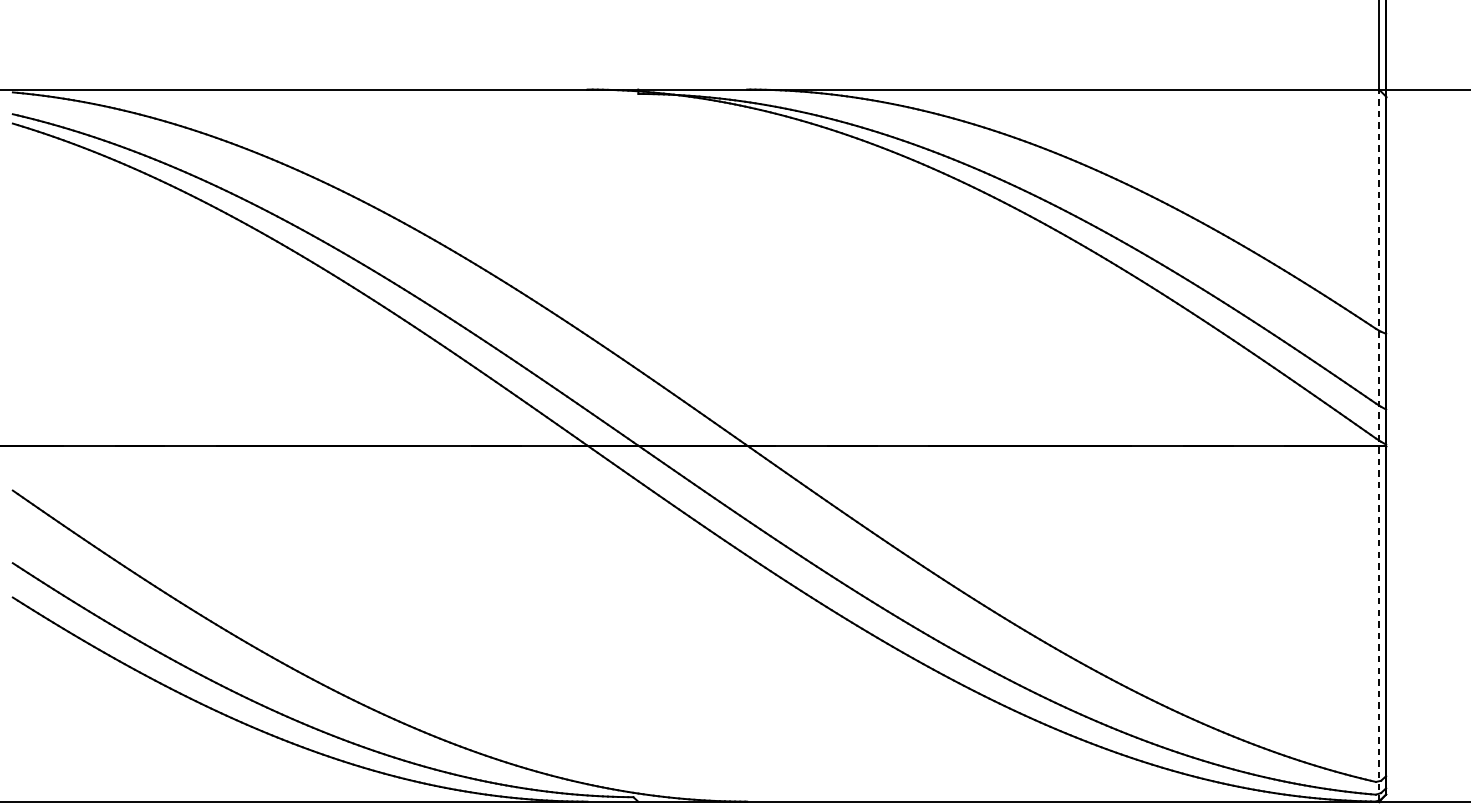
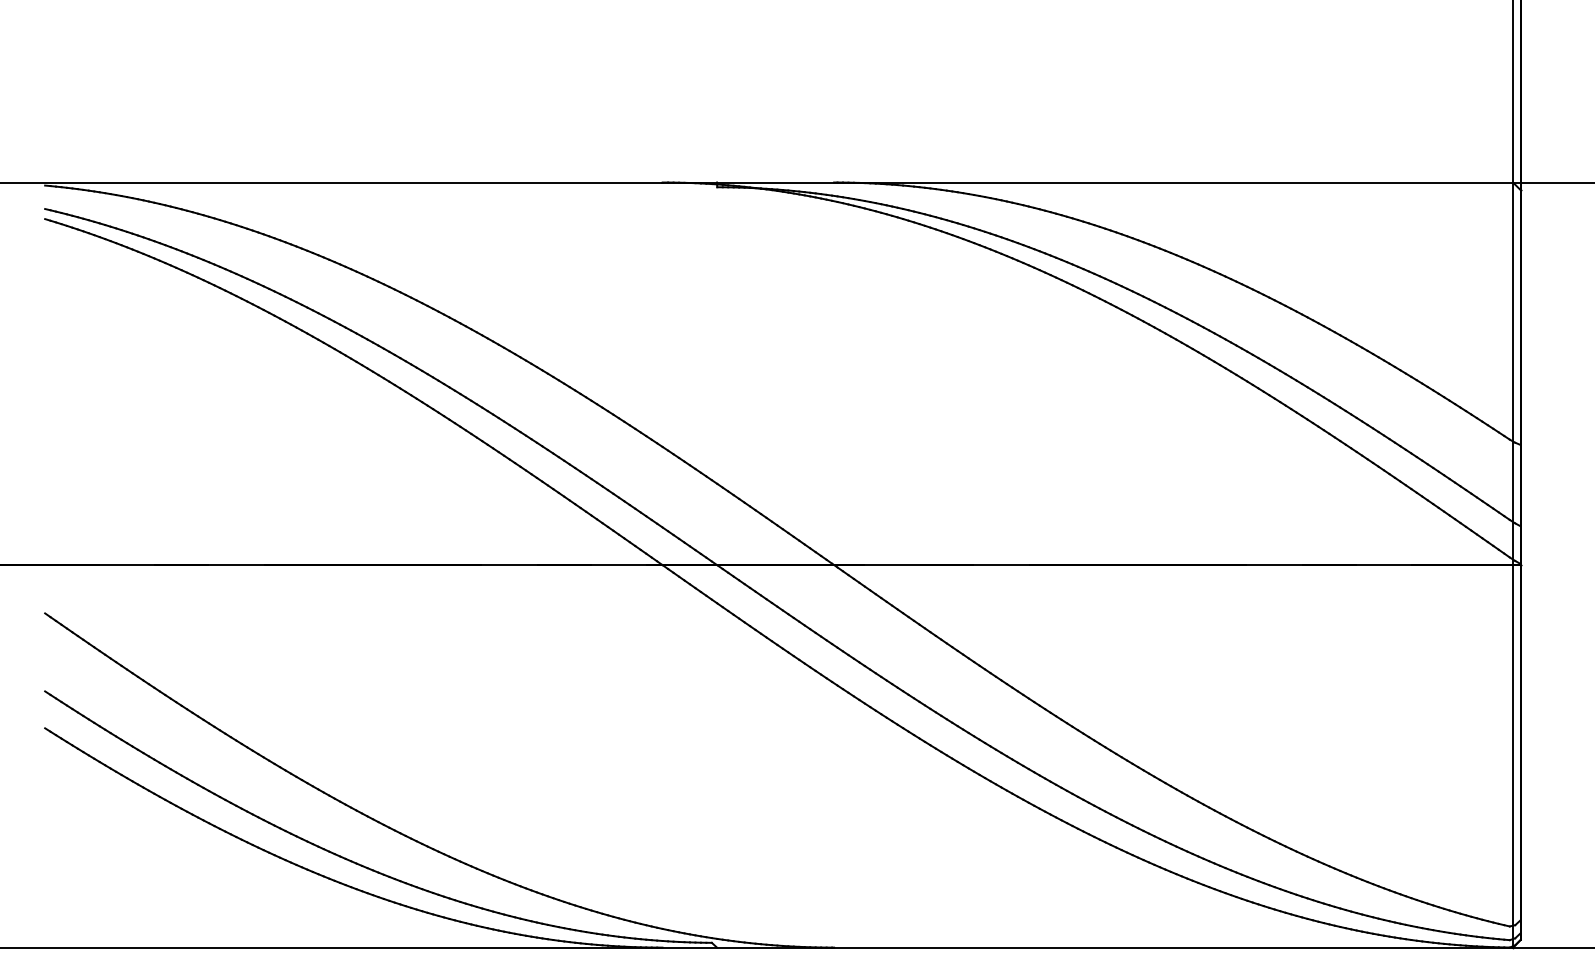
line: (1379, 446) -> (1513, 565), dashed -> solid

